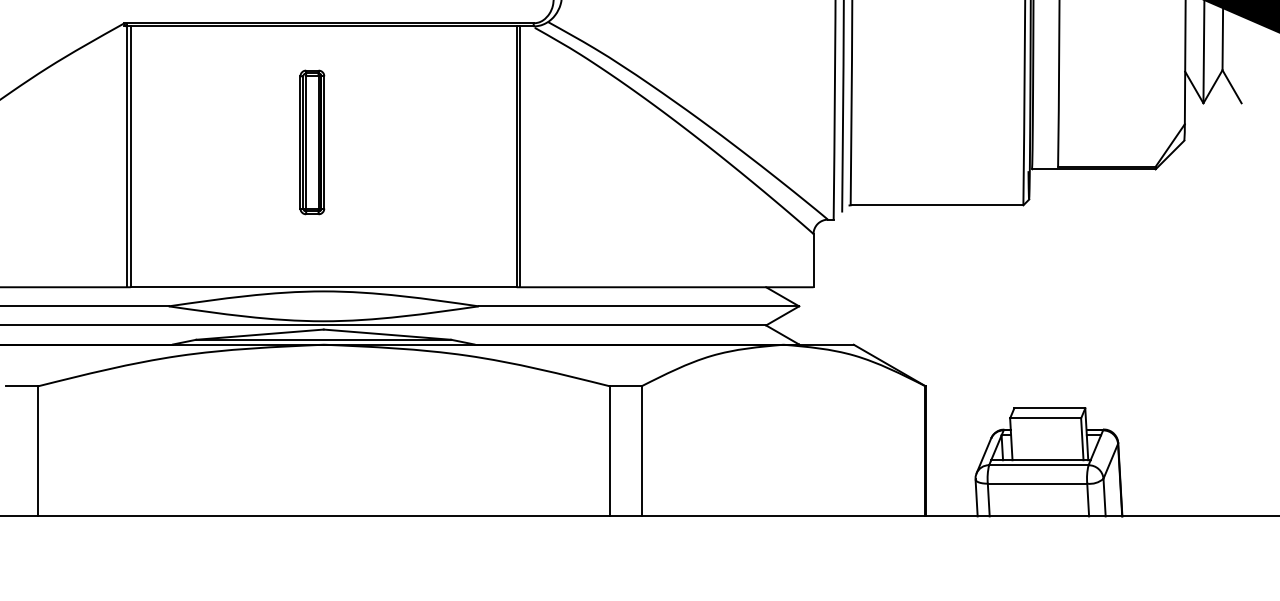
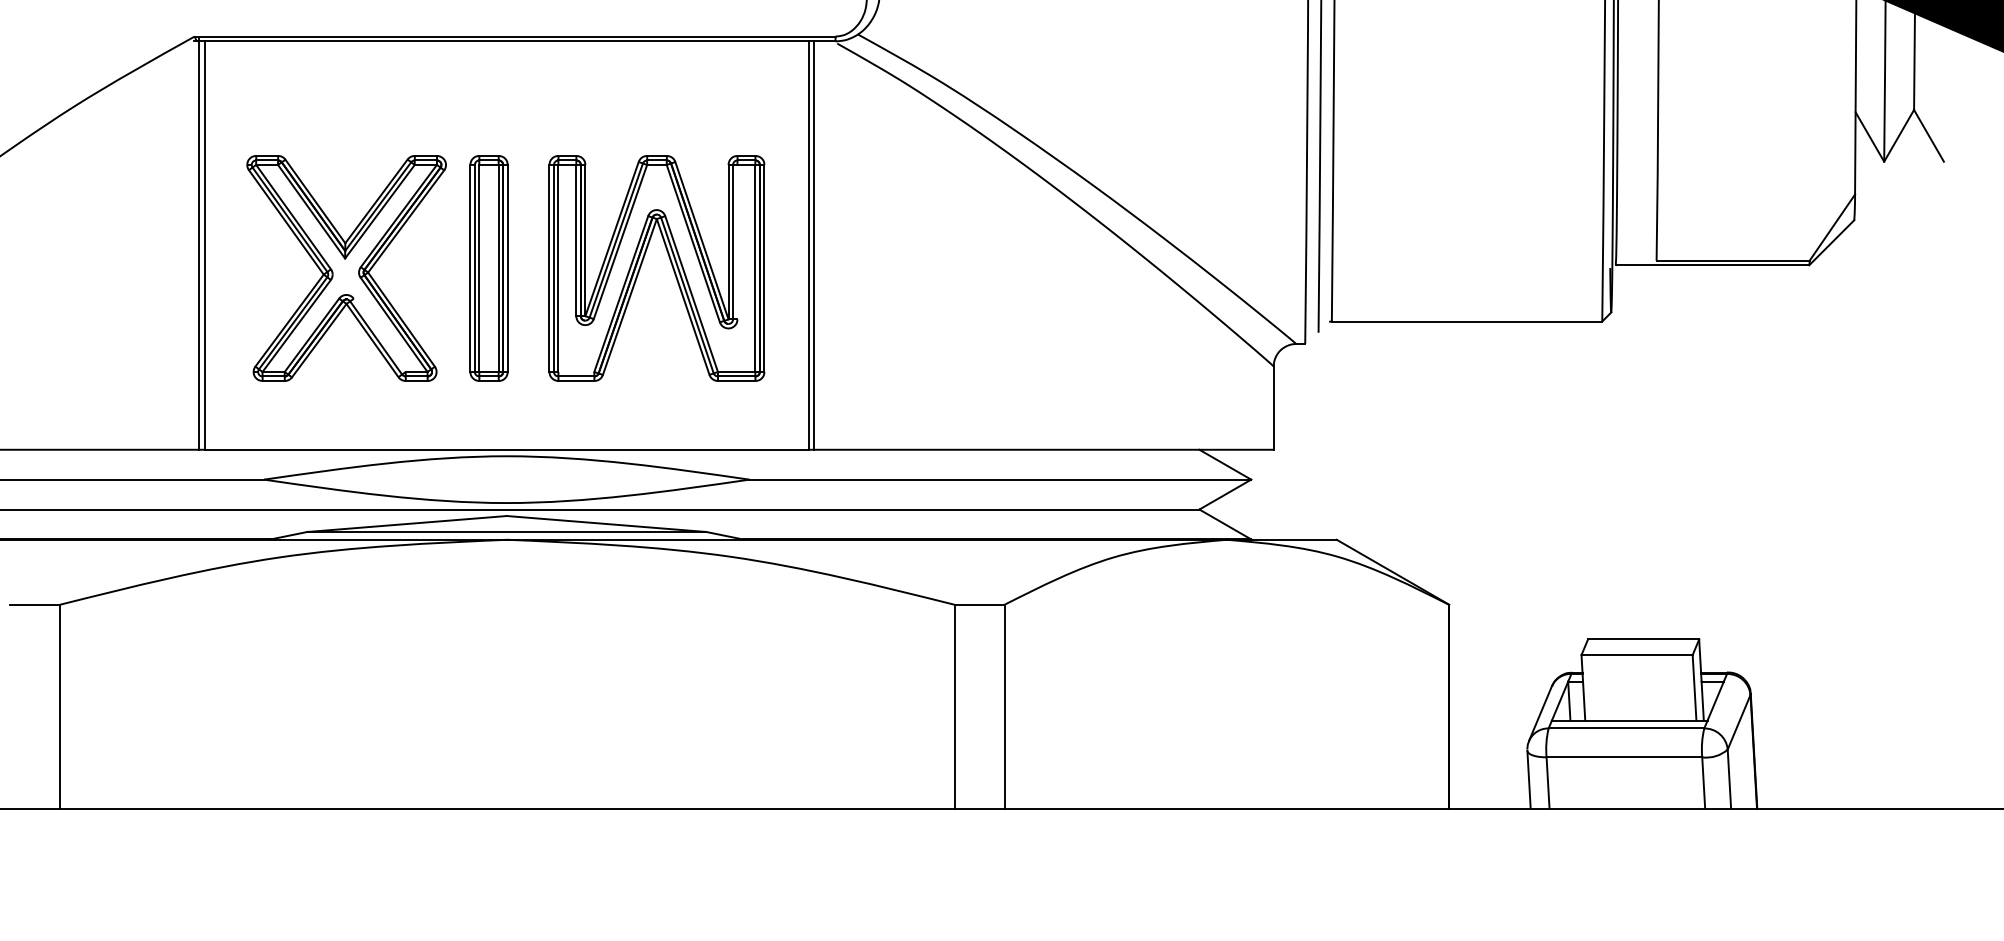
part: (312, 142) -> (489, 268), moved
part: (427, 167) -> (669, 262), added
part: (221, 171) -> (346, 268), added

